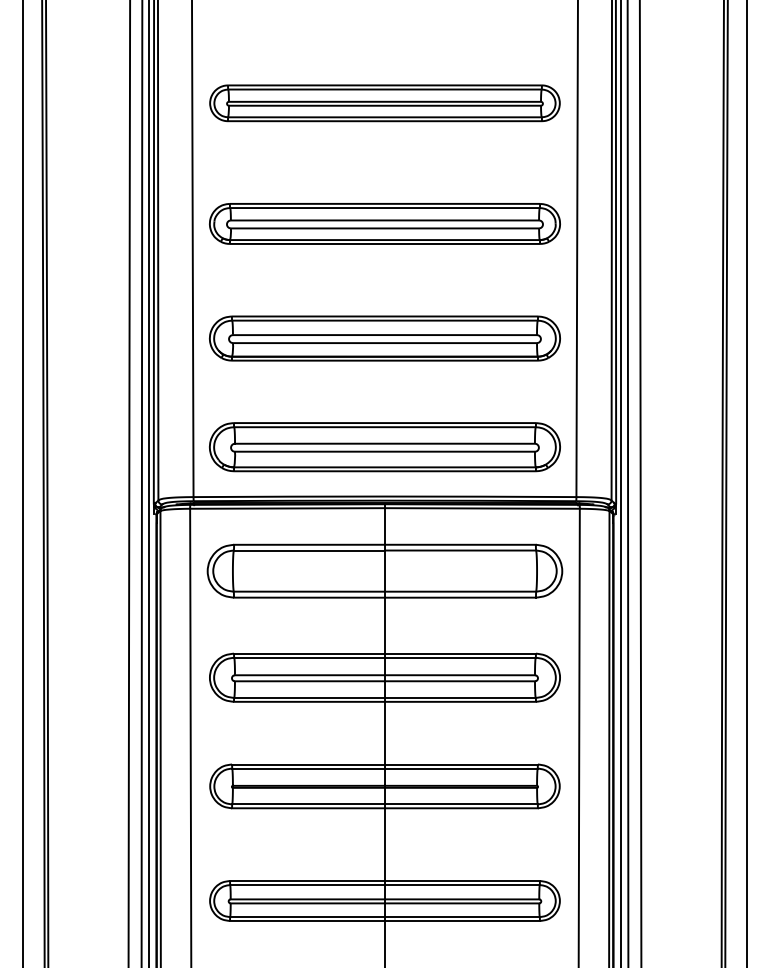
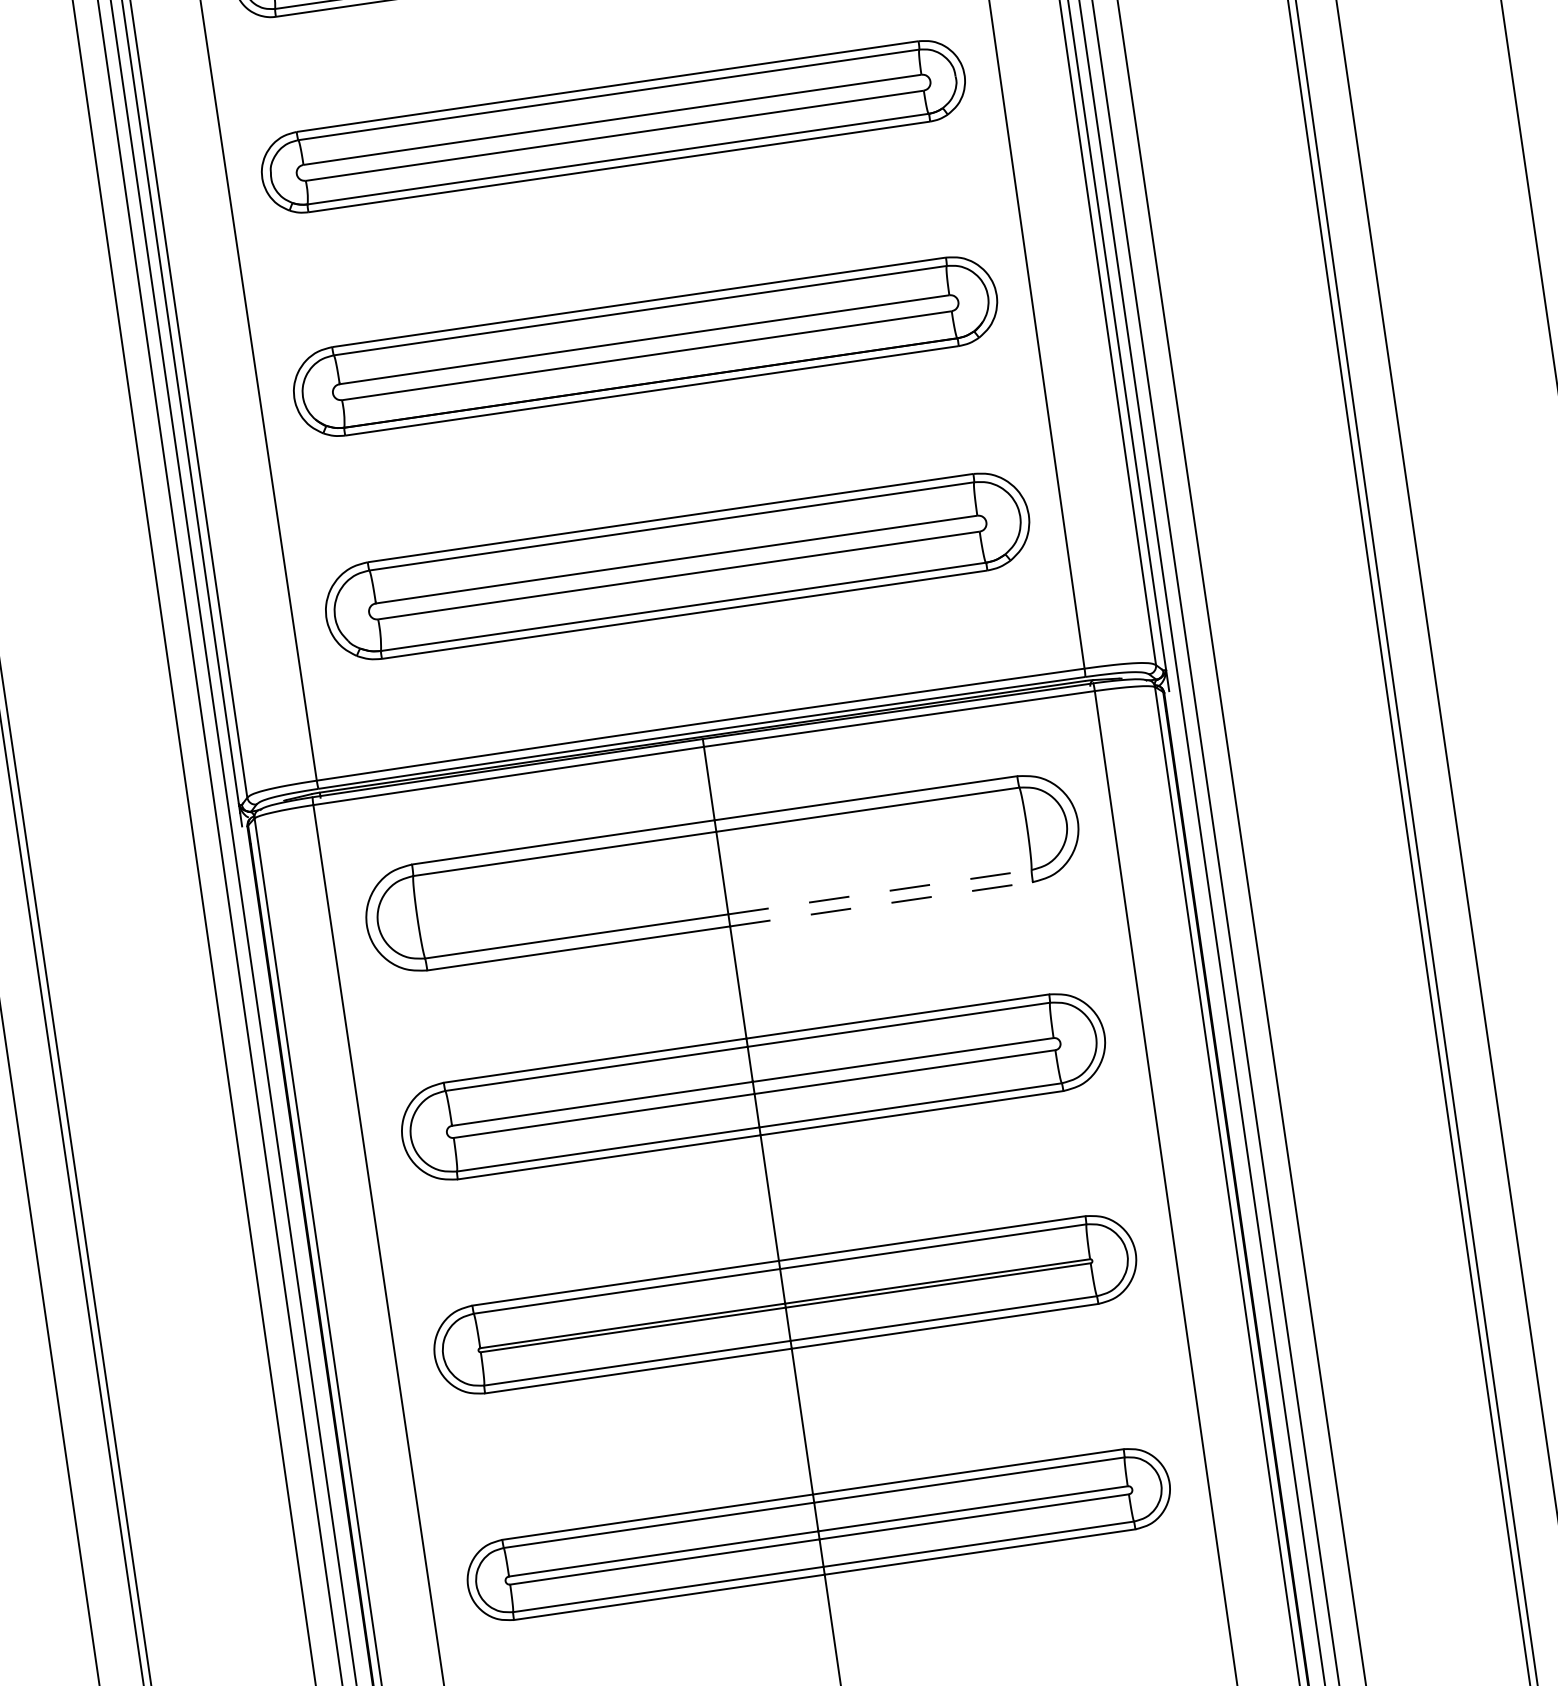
part: (384, 223) -> (612, 126), moved
part: (384, 338) -> (644, 346), moved
part: (384, 447) -> (676, 567), moved
line: (460, 591) -> (879, 891), solid -> dashed
line: (460, 597) -> (881, 903), solid -> dashed

